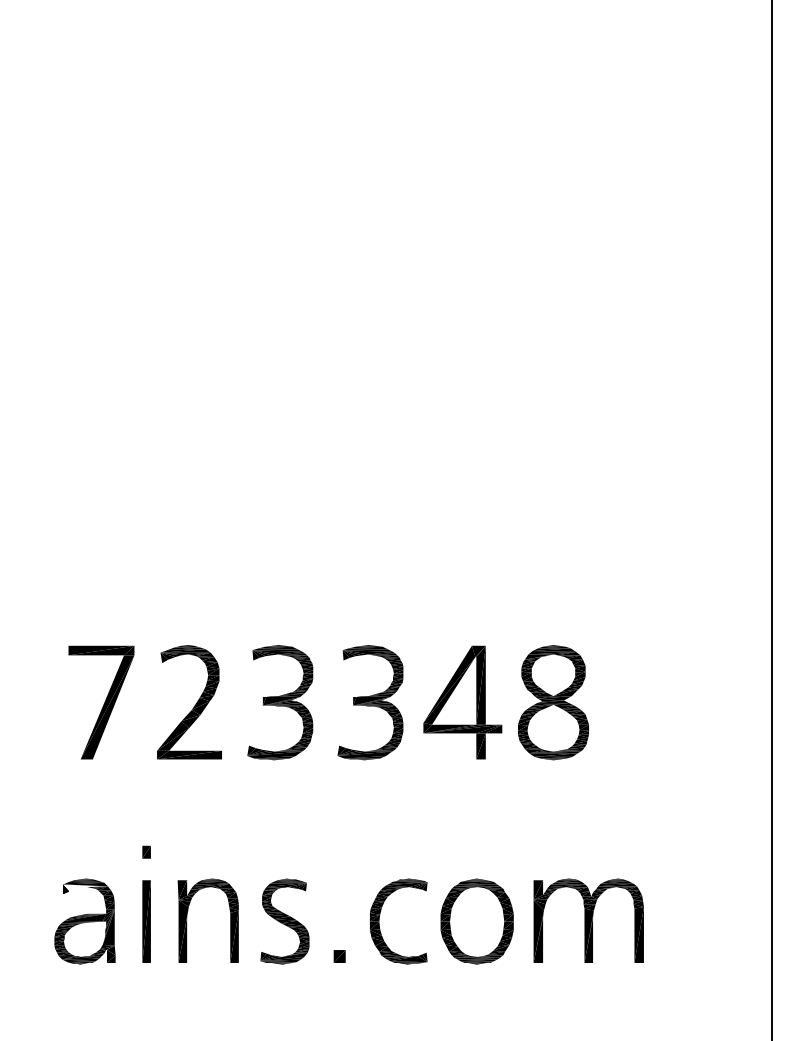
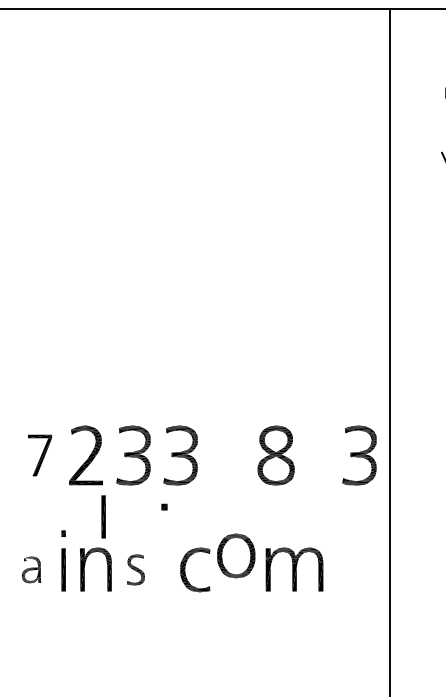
part: (100, 702) -> (39, 455), size x0.7
part: (462, 702) -> (228, 455), removed
part: (713, 702) -> (359, 455), added
line: (222, 819) -> (103, 516), added
part: (85, 920) -> (31, 569), size x0.6
part: (284, 920) -> (135, 569), size x0.7
part: (477, 920) -> (236, 555), moved
part: (339, 955) -> (164, 506), moved

